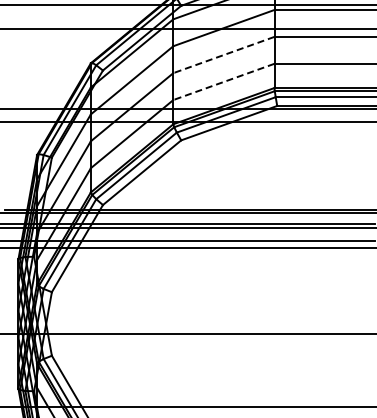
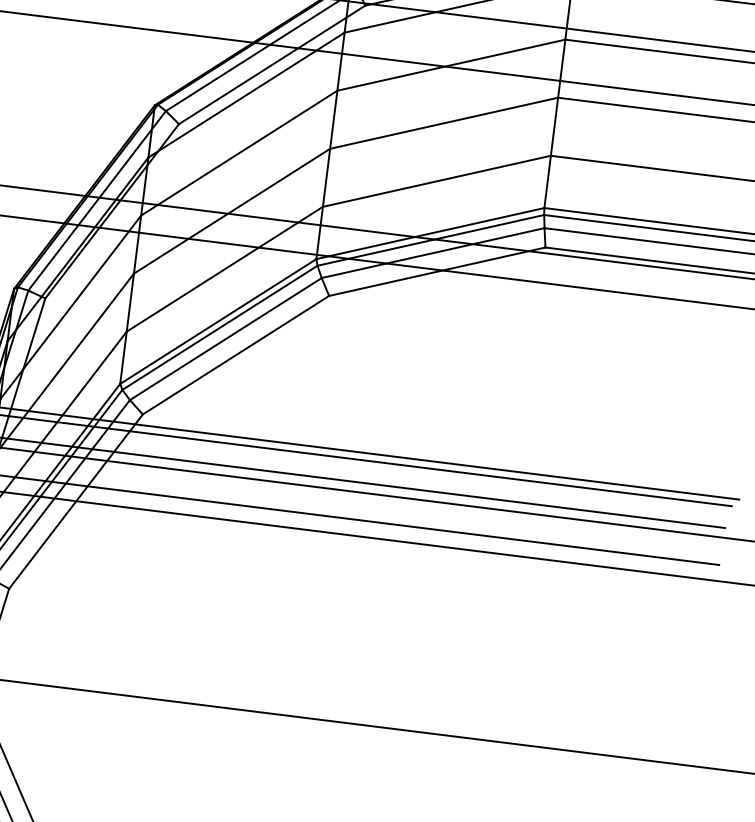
line: (223, 55) -> (443, 124), dashed -> solid
line: (223, 81) -> (436, 180), dashed -> solid

